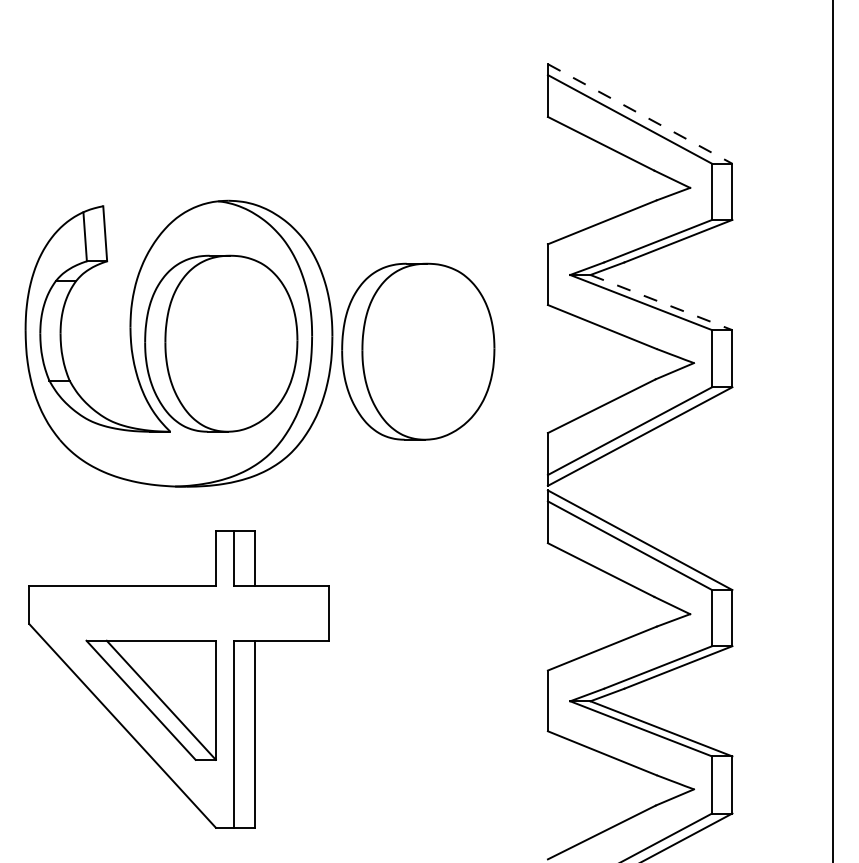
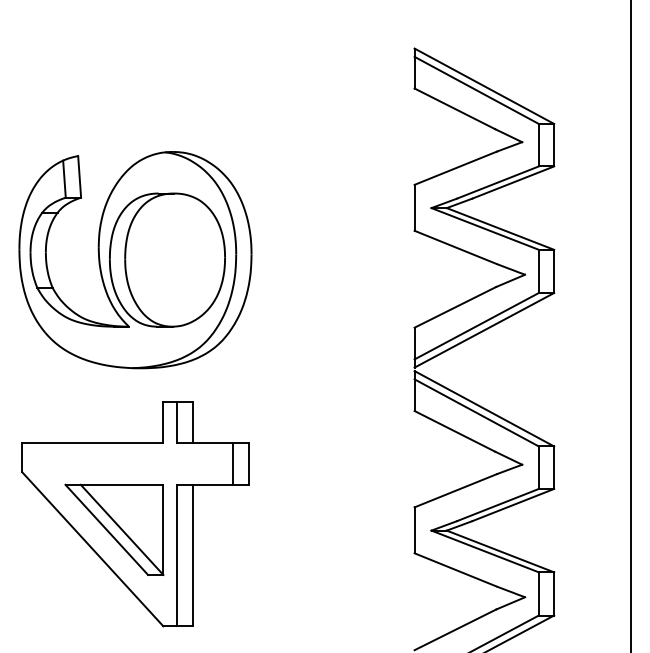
line: (640, 113) -> (484, 85), dashed -> solid
line: (661, 302) -> (500, 228), dashed -> solid
part: (418, 351) -> (316, 265), removed
line: (308, 612) -> (233, 463), added

